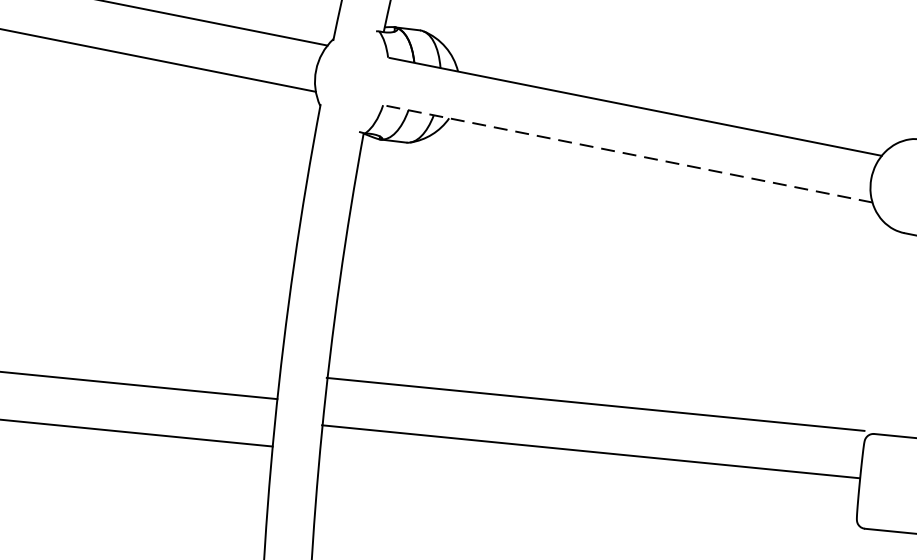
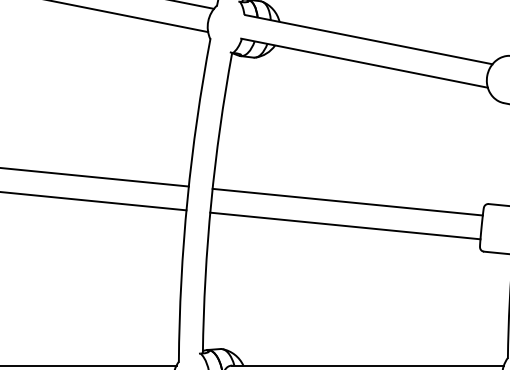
line: (627, 154) -> (364, 63), dashed -> solid
line: (595, 403) -> (347, 201), moved
line: (591, 450) -> (345, 225), moved

